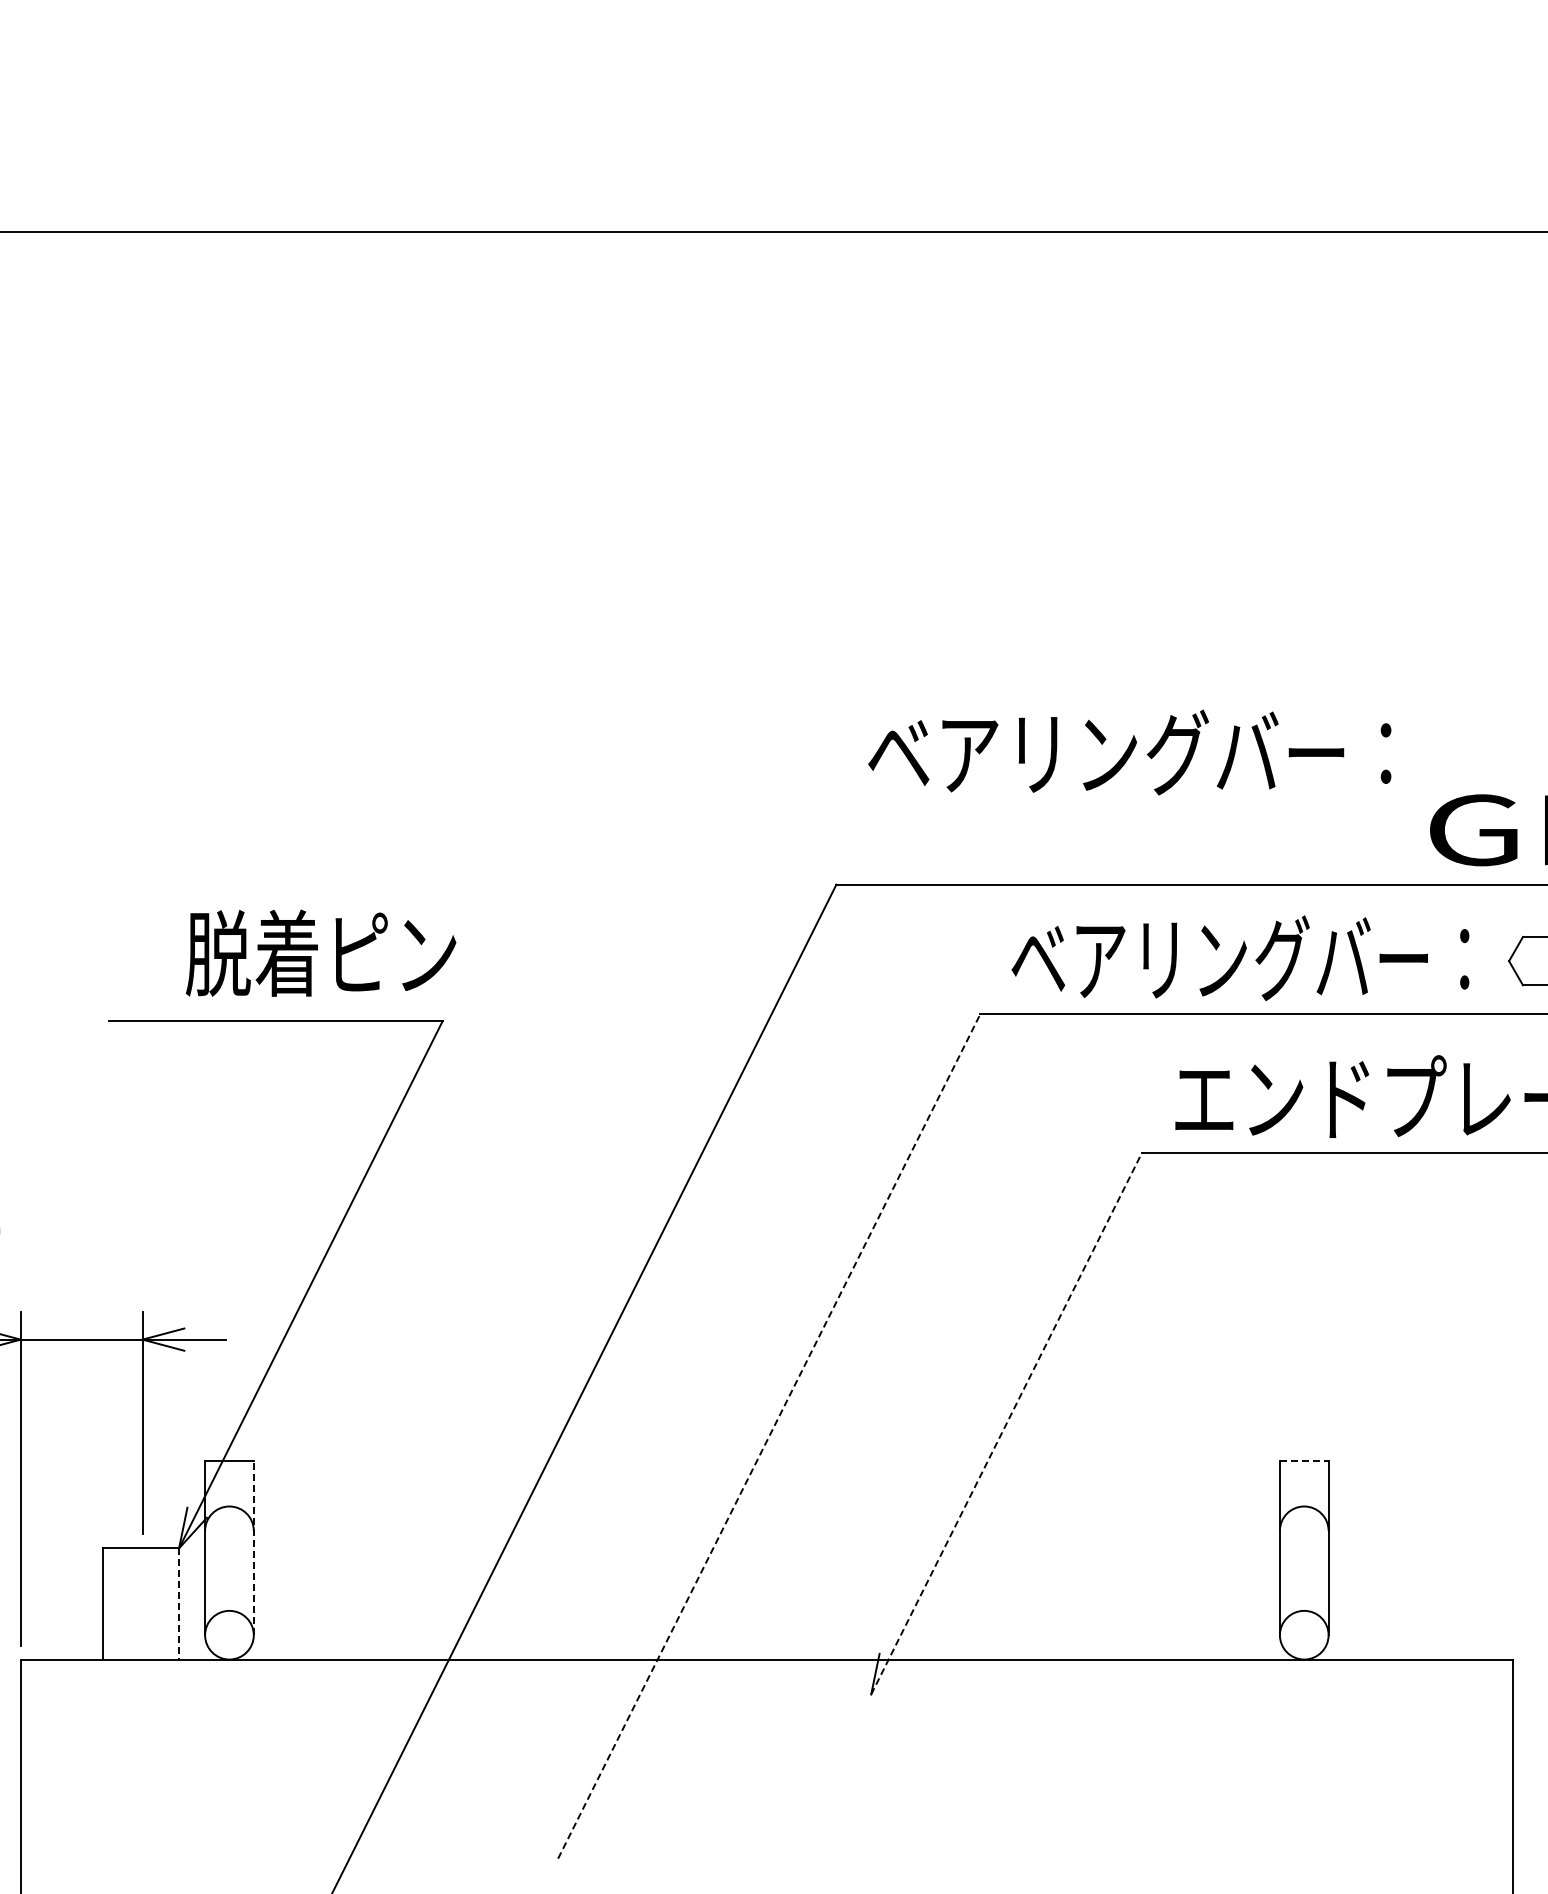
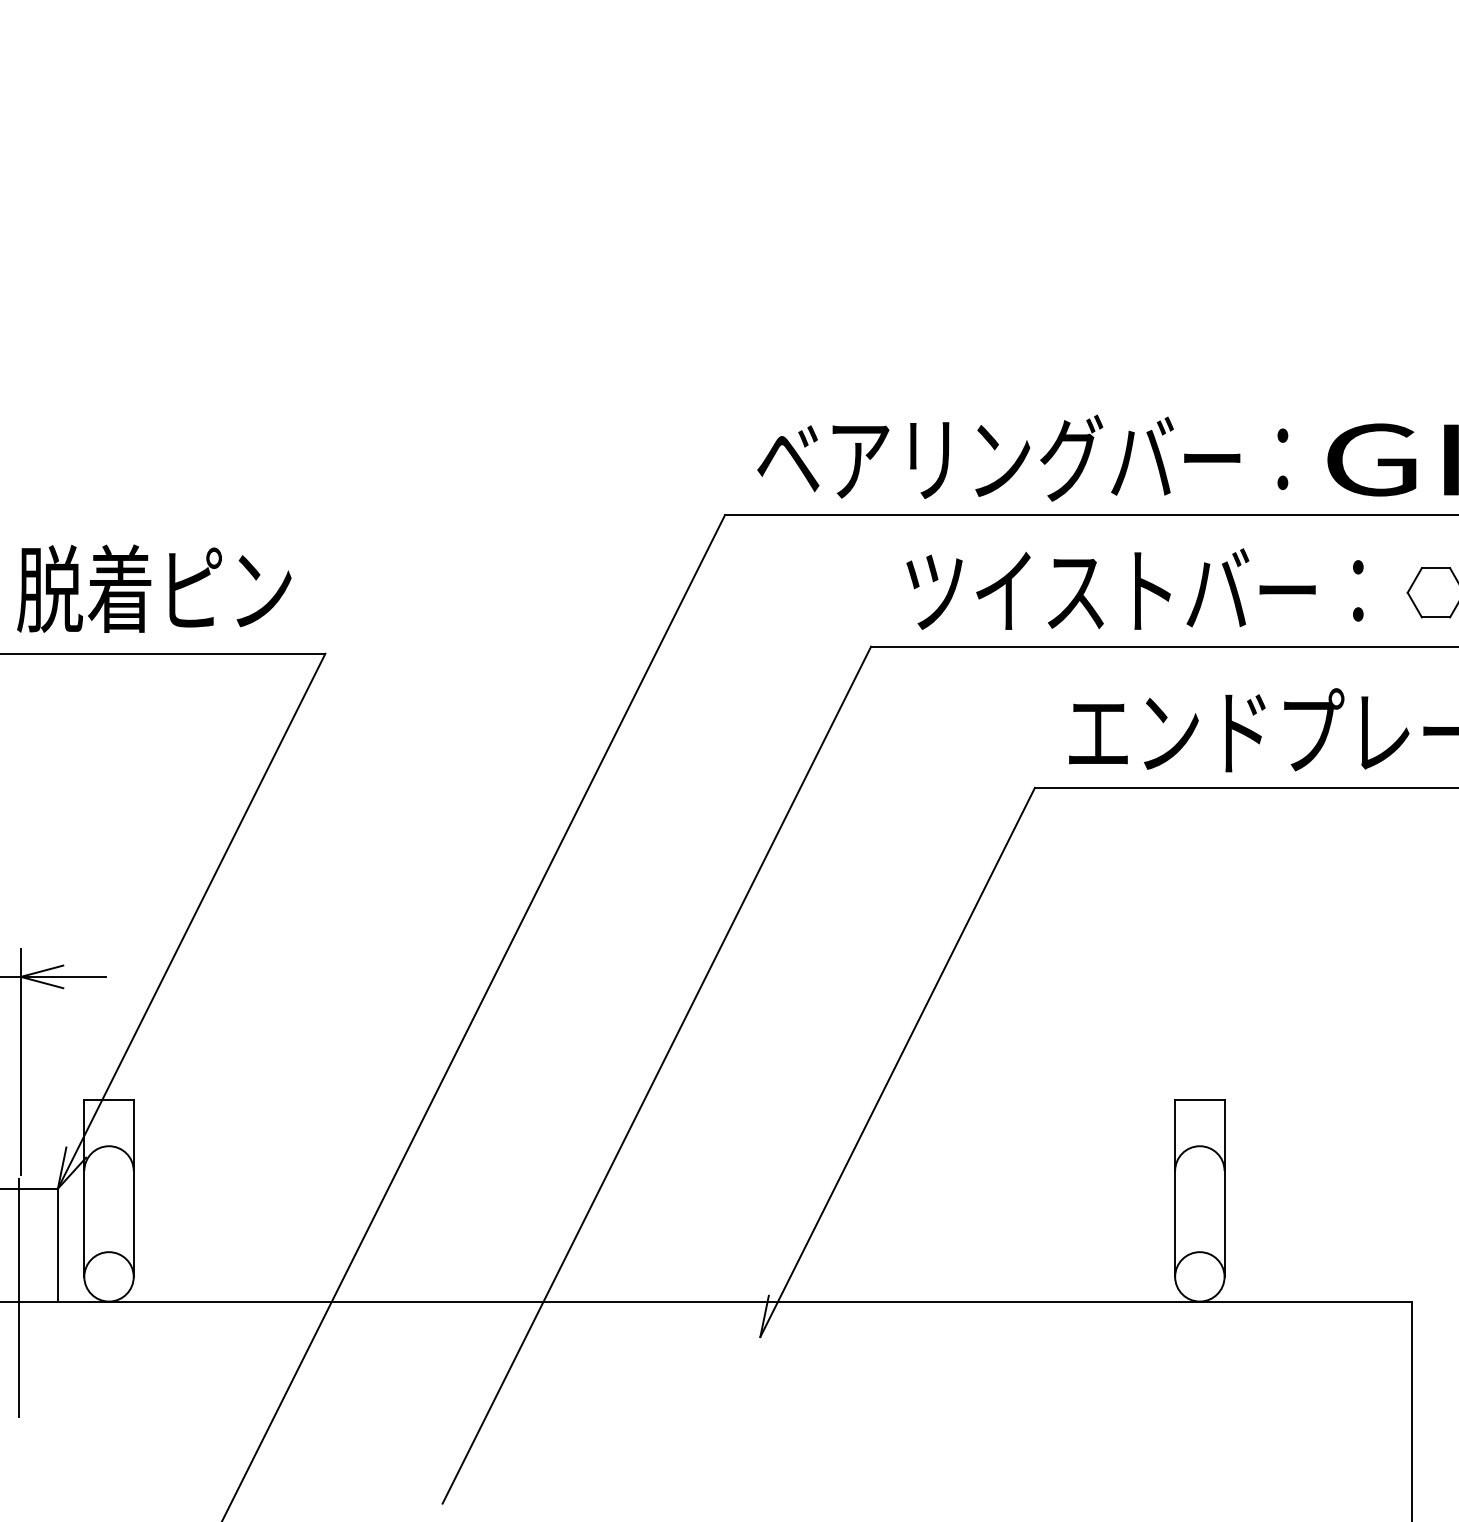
text: (1129, 752) -> (1022, 458), moved
text: (320, 952) -> (153, 588), moved
text: (1240, 957) -> (1135, 589), ベアリングバー： -> ツイストバー：
line: (1006, 1423) -> (897, 1062), dashed -> solid
line: (769, 1436) -> (657, 1075), dashed -> solid
line: (1304, 1461) -> (1200, 1100), dashed -> solid
line: (253, 1548) -> (133, 1188), dashed -> solid
line: (179, 1604) -> (58, 1245), dashed -> solid
line: (140, 1655) -> (18, 1297), added

